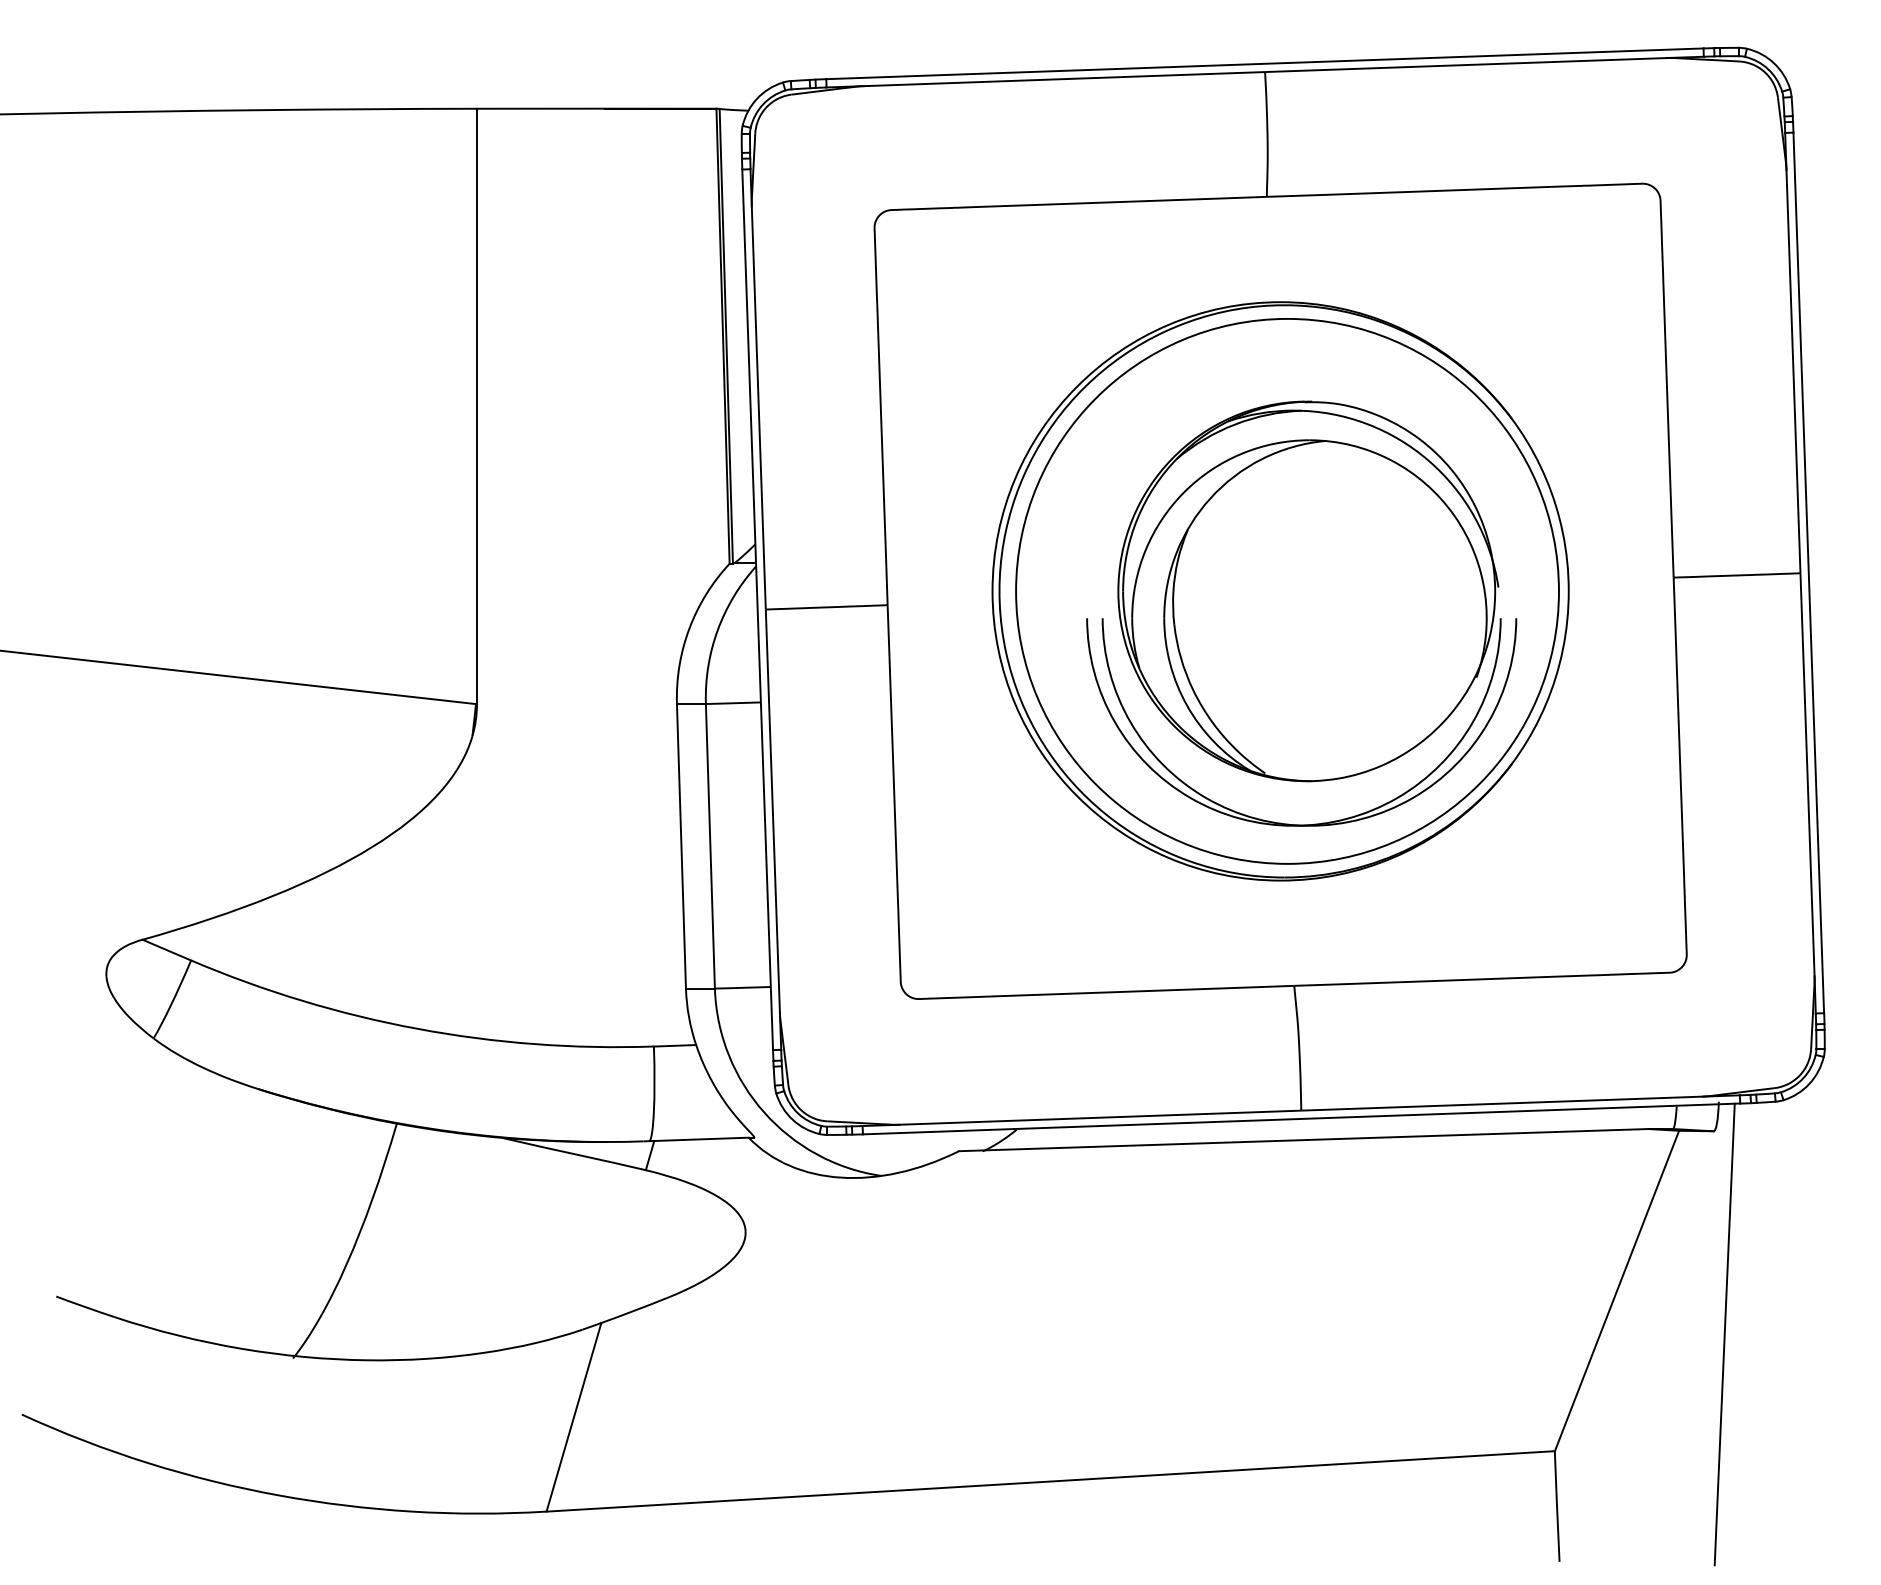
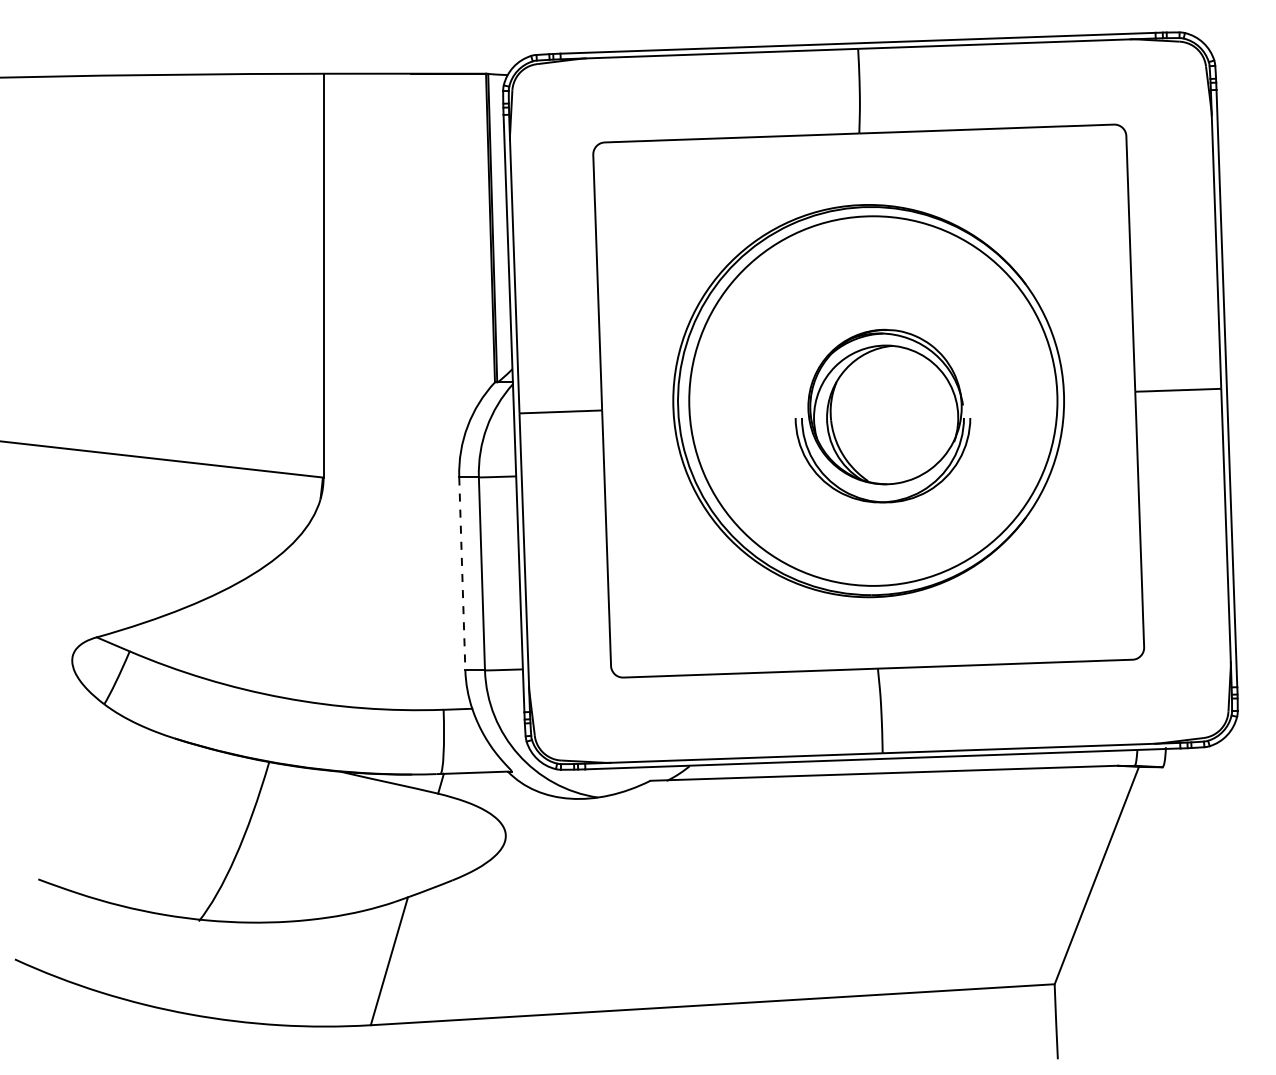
part: (1300, 612) -> (882, 415), size x0.6
line: (681, 845) -> (462, 573), solid -> dashed
line: (1724, 1333) -> (1169, 904), removed

